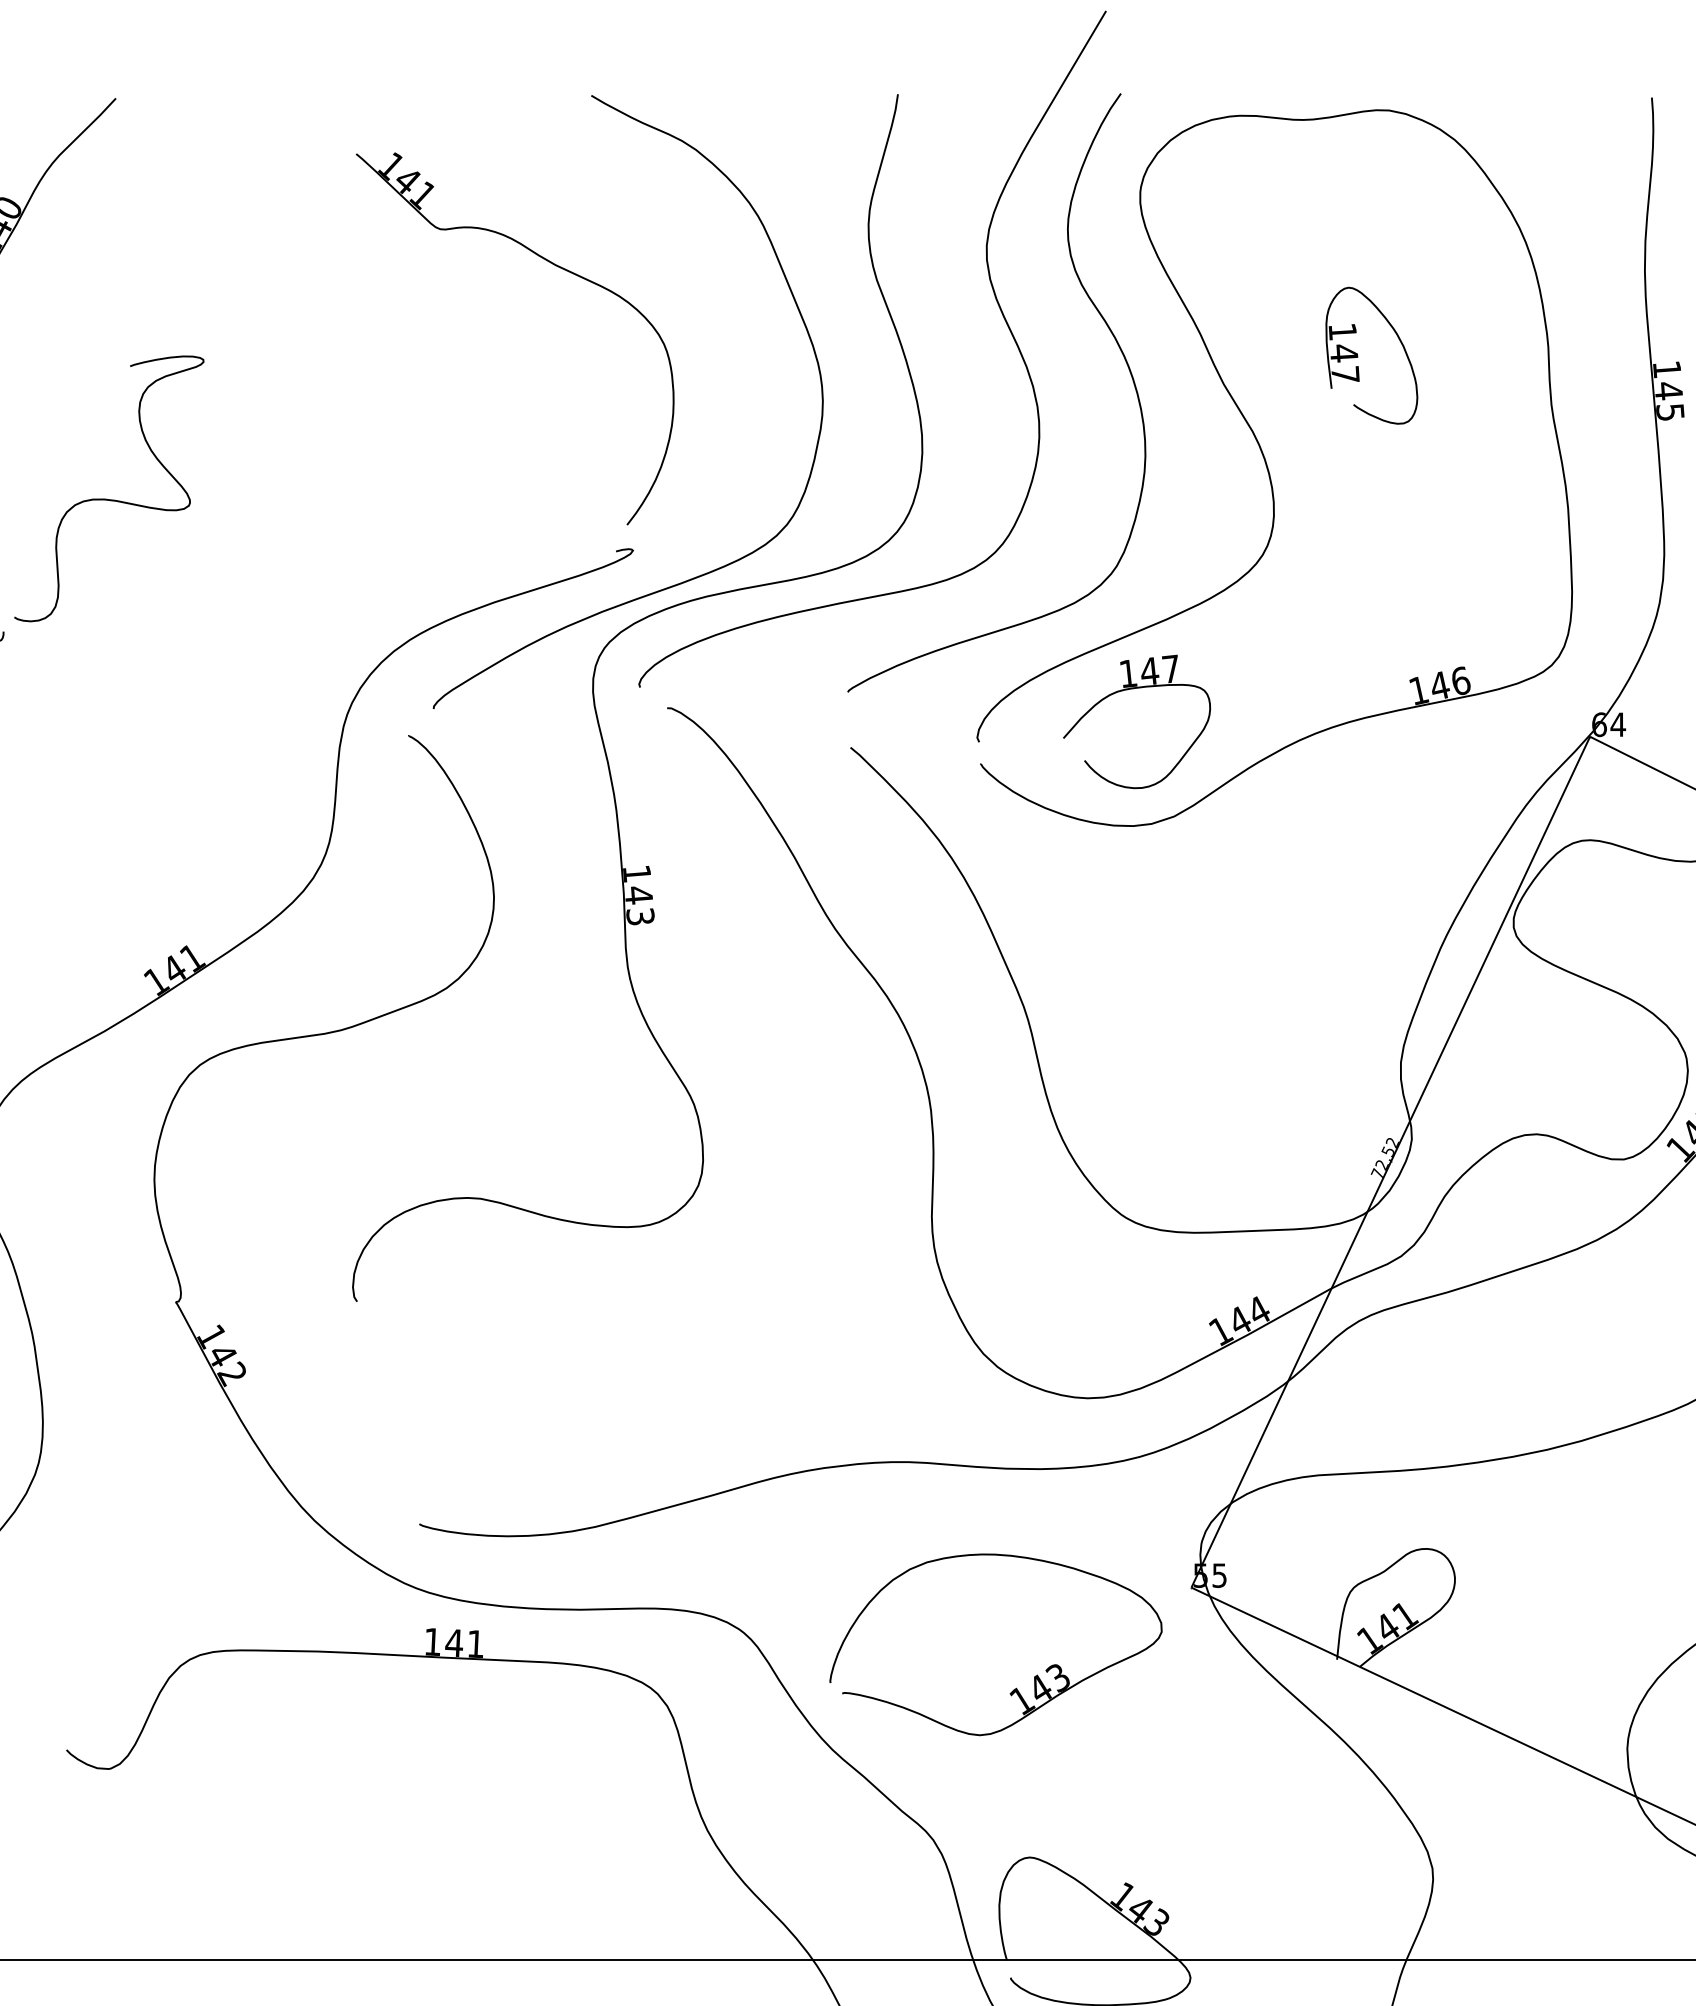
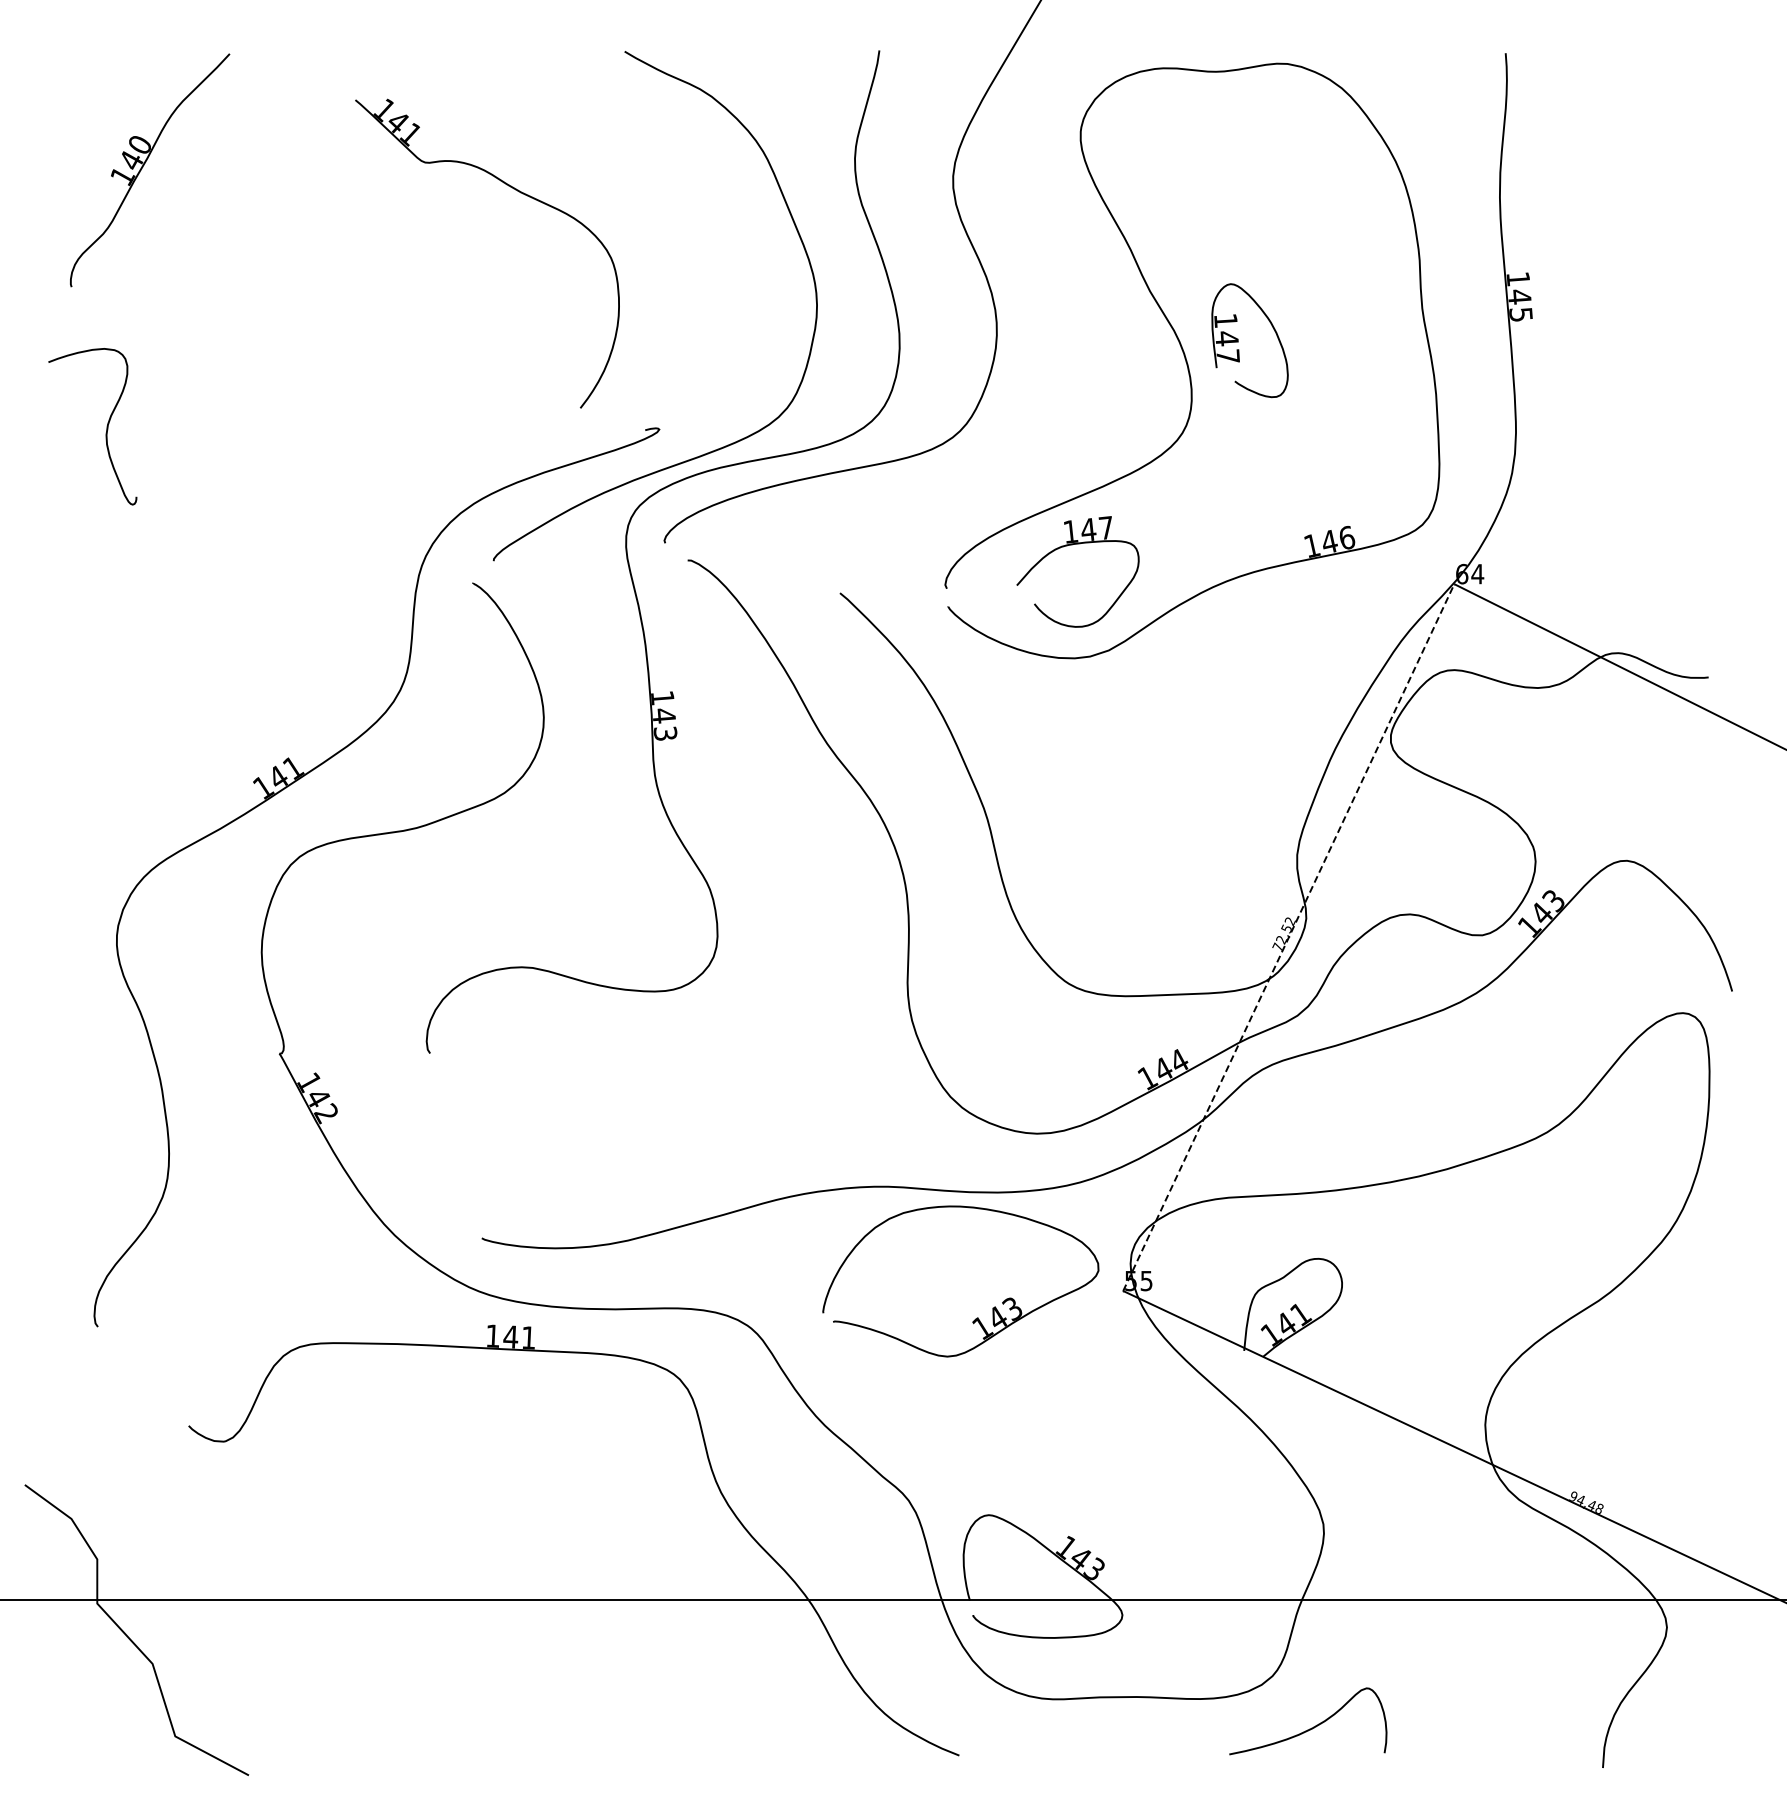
part: (554, 266) -> (520, 193), moved
curve: (1108, 330) -> (1054, 246), removed
part: (1357, 355) -> (1238, 340), moved
curve: (109, 498) -> (224, 386), removed
line: (1391, 1162) -> (1289, 937), solid -> dashed
part: (1016, 1688) -> (977, 1317), moved

